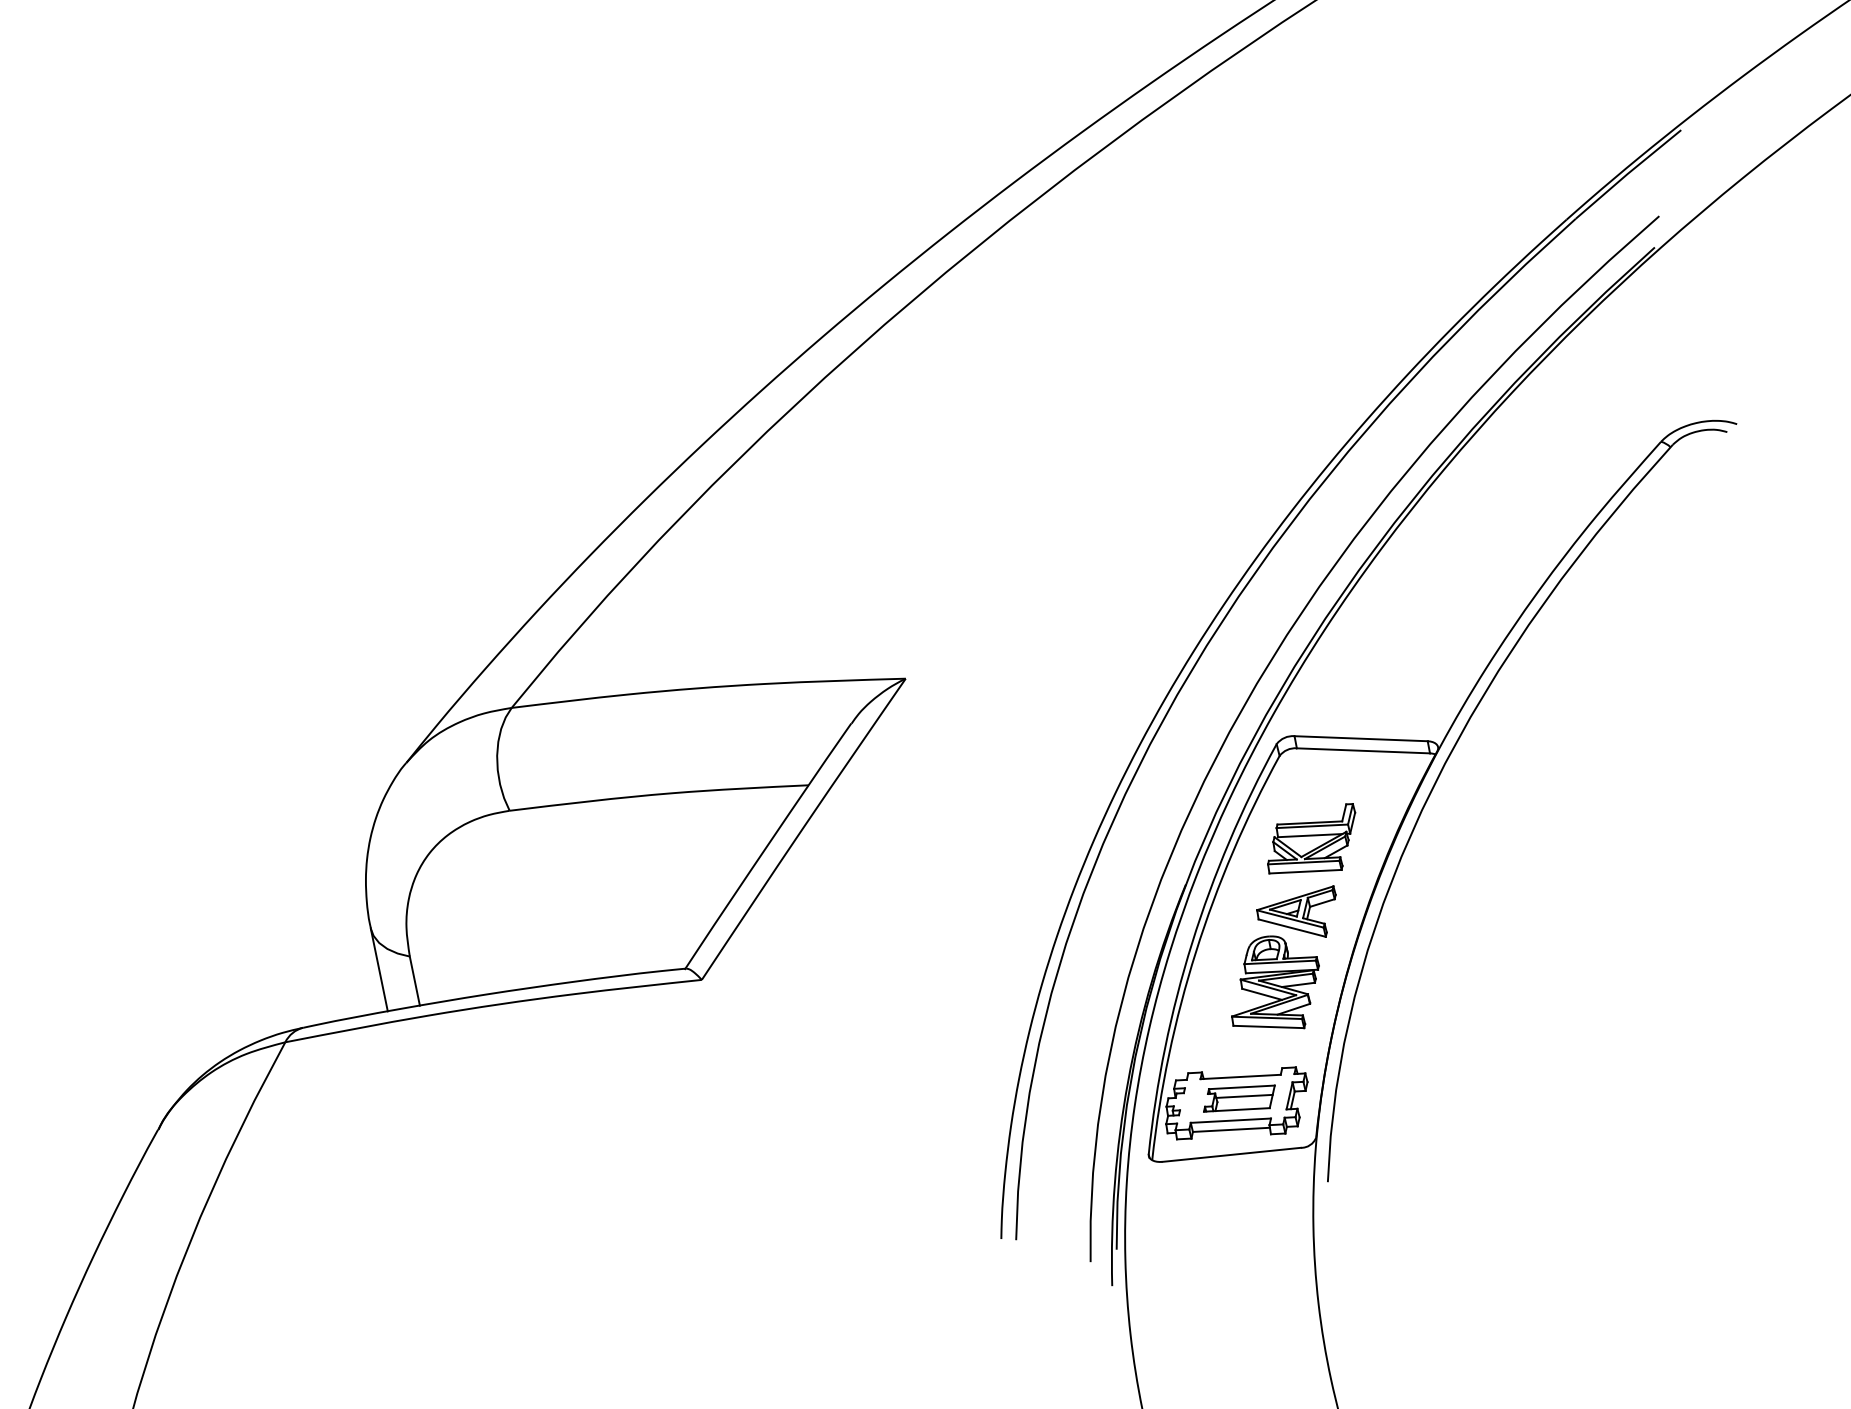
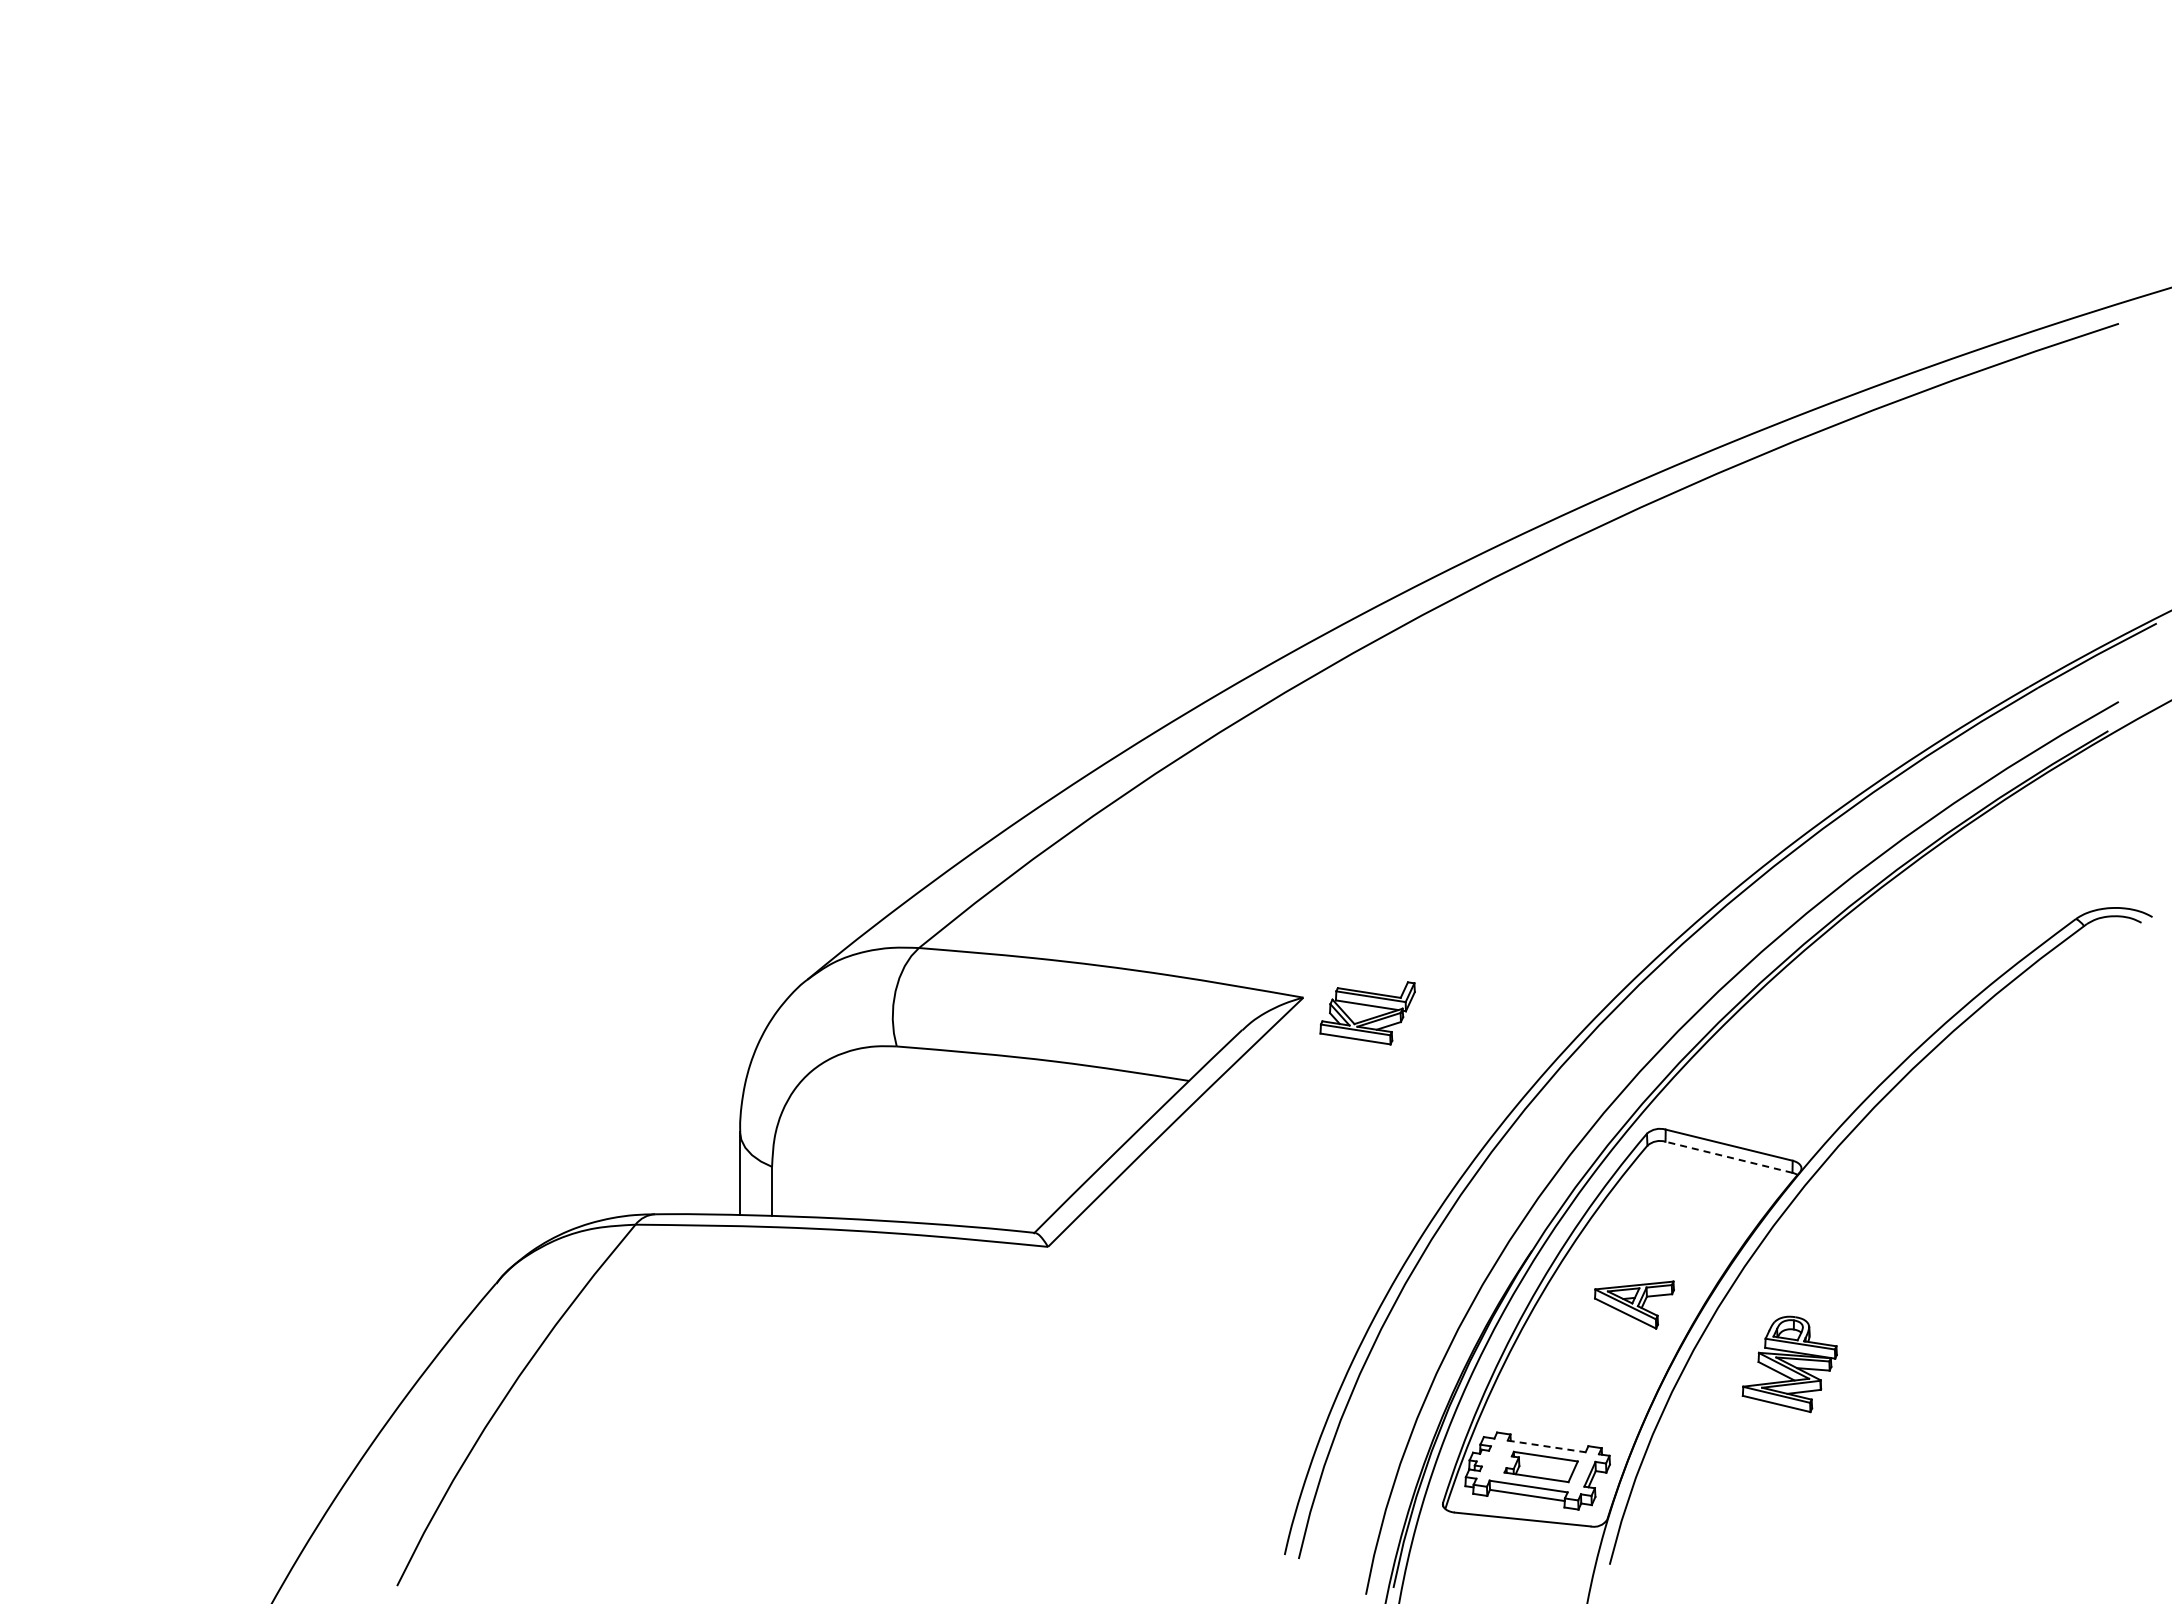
line: (1362, 751) -> (1728, 1157), solid -> dashed
part: (1312, 843) -> (1367, 1013), moved
part: (1273, 984) -> (1789, 1364), moved
line: (1241, 1076) -> (1547, 1446), solid -> dashed
line: (1244, 1096) -> (1546, 1465), removed

